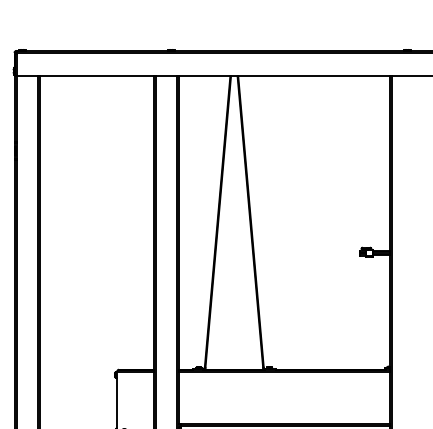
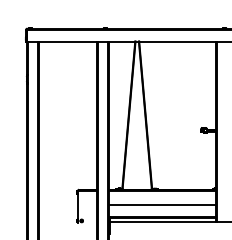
line: (284, 400) -> (162, 205), added

